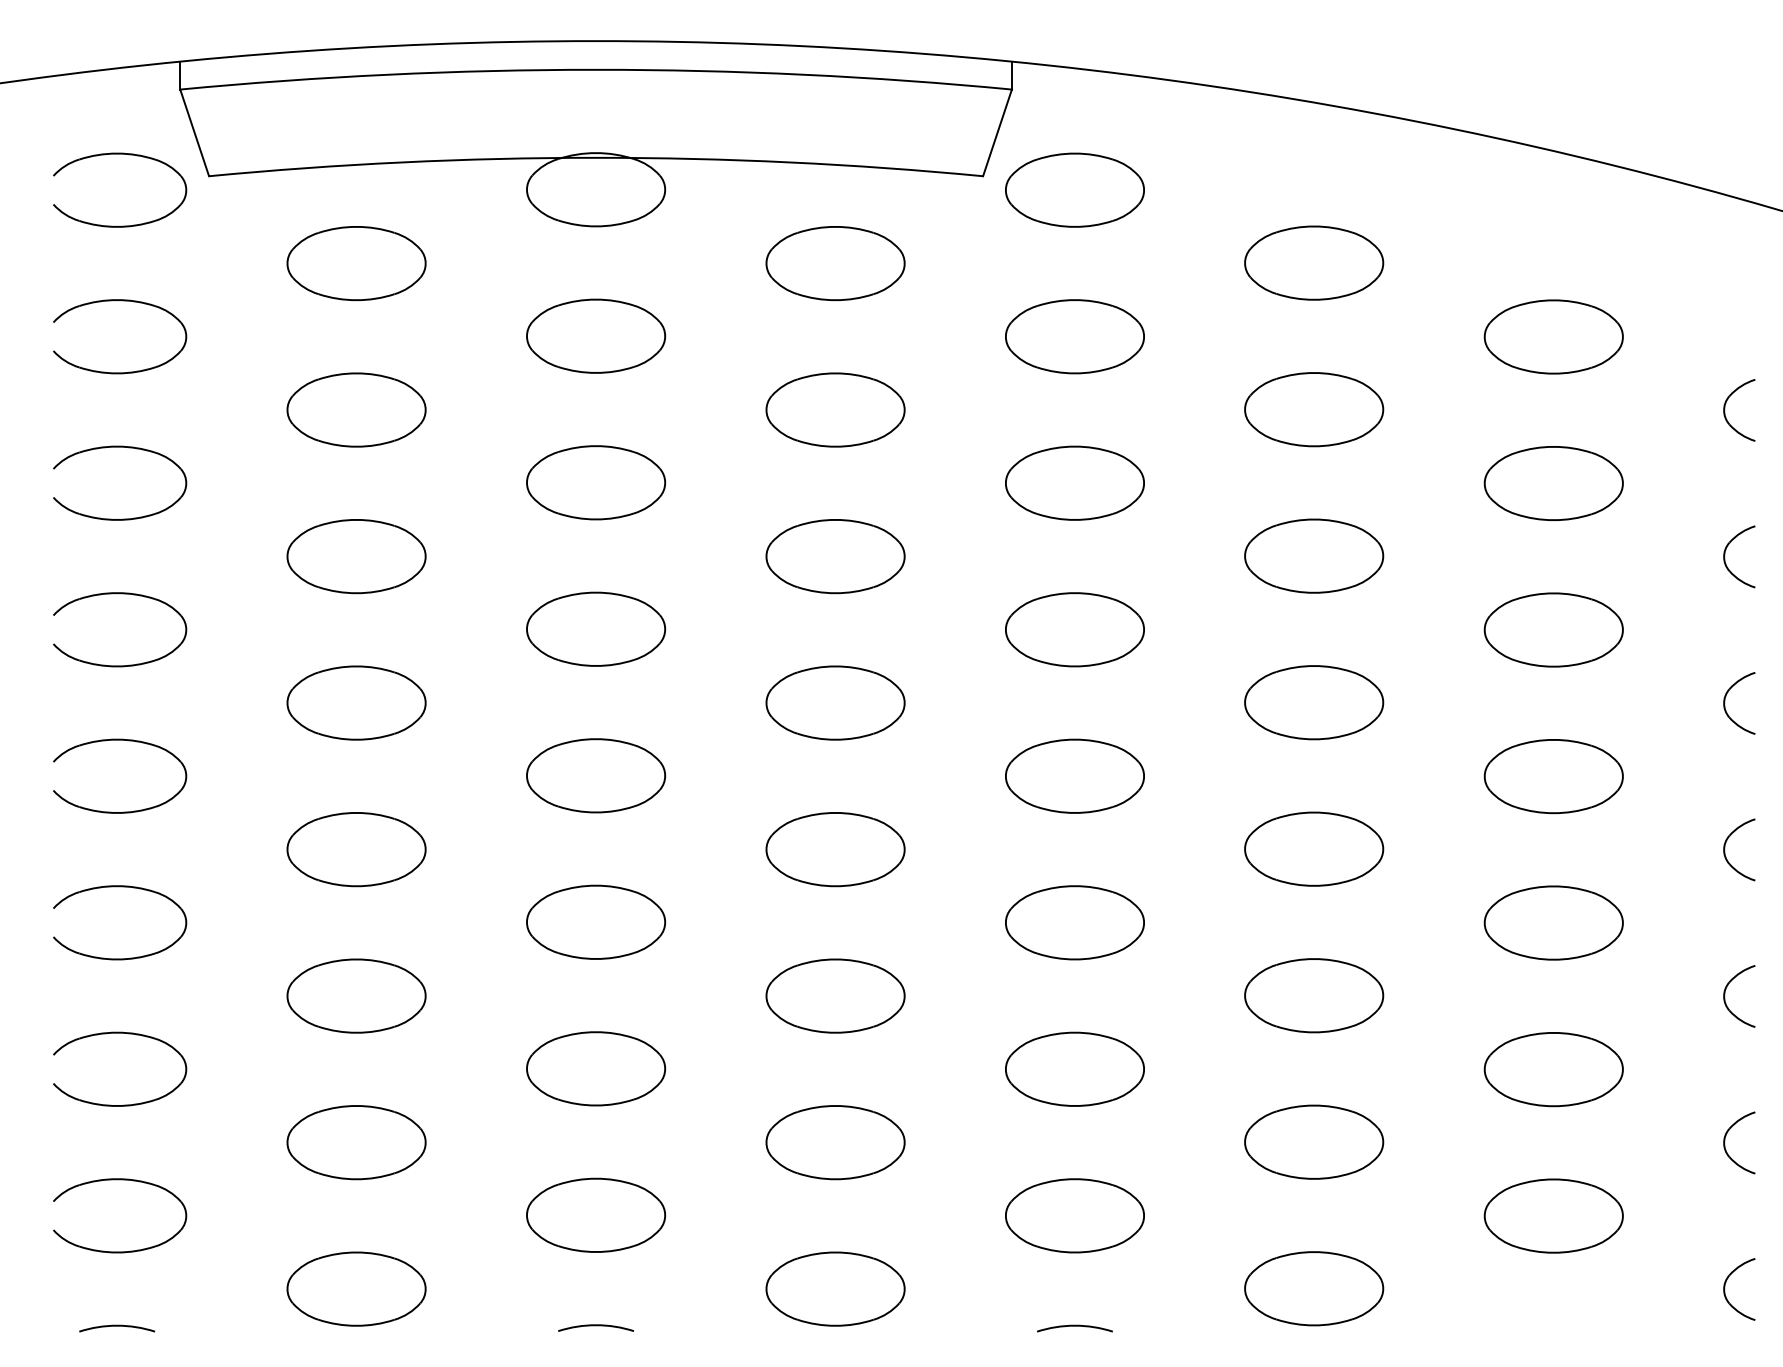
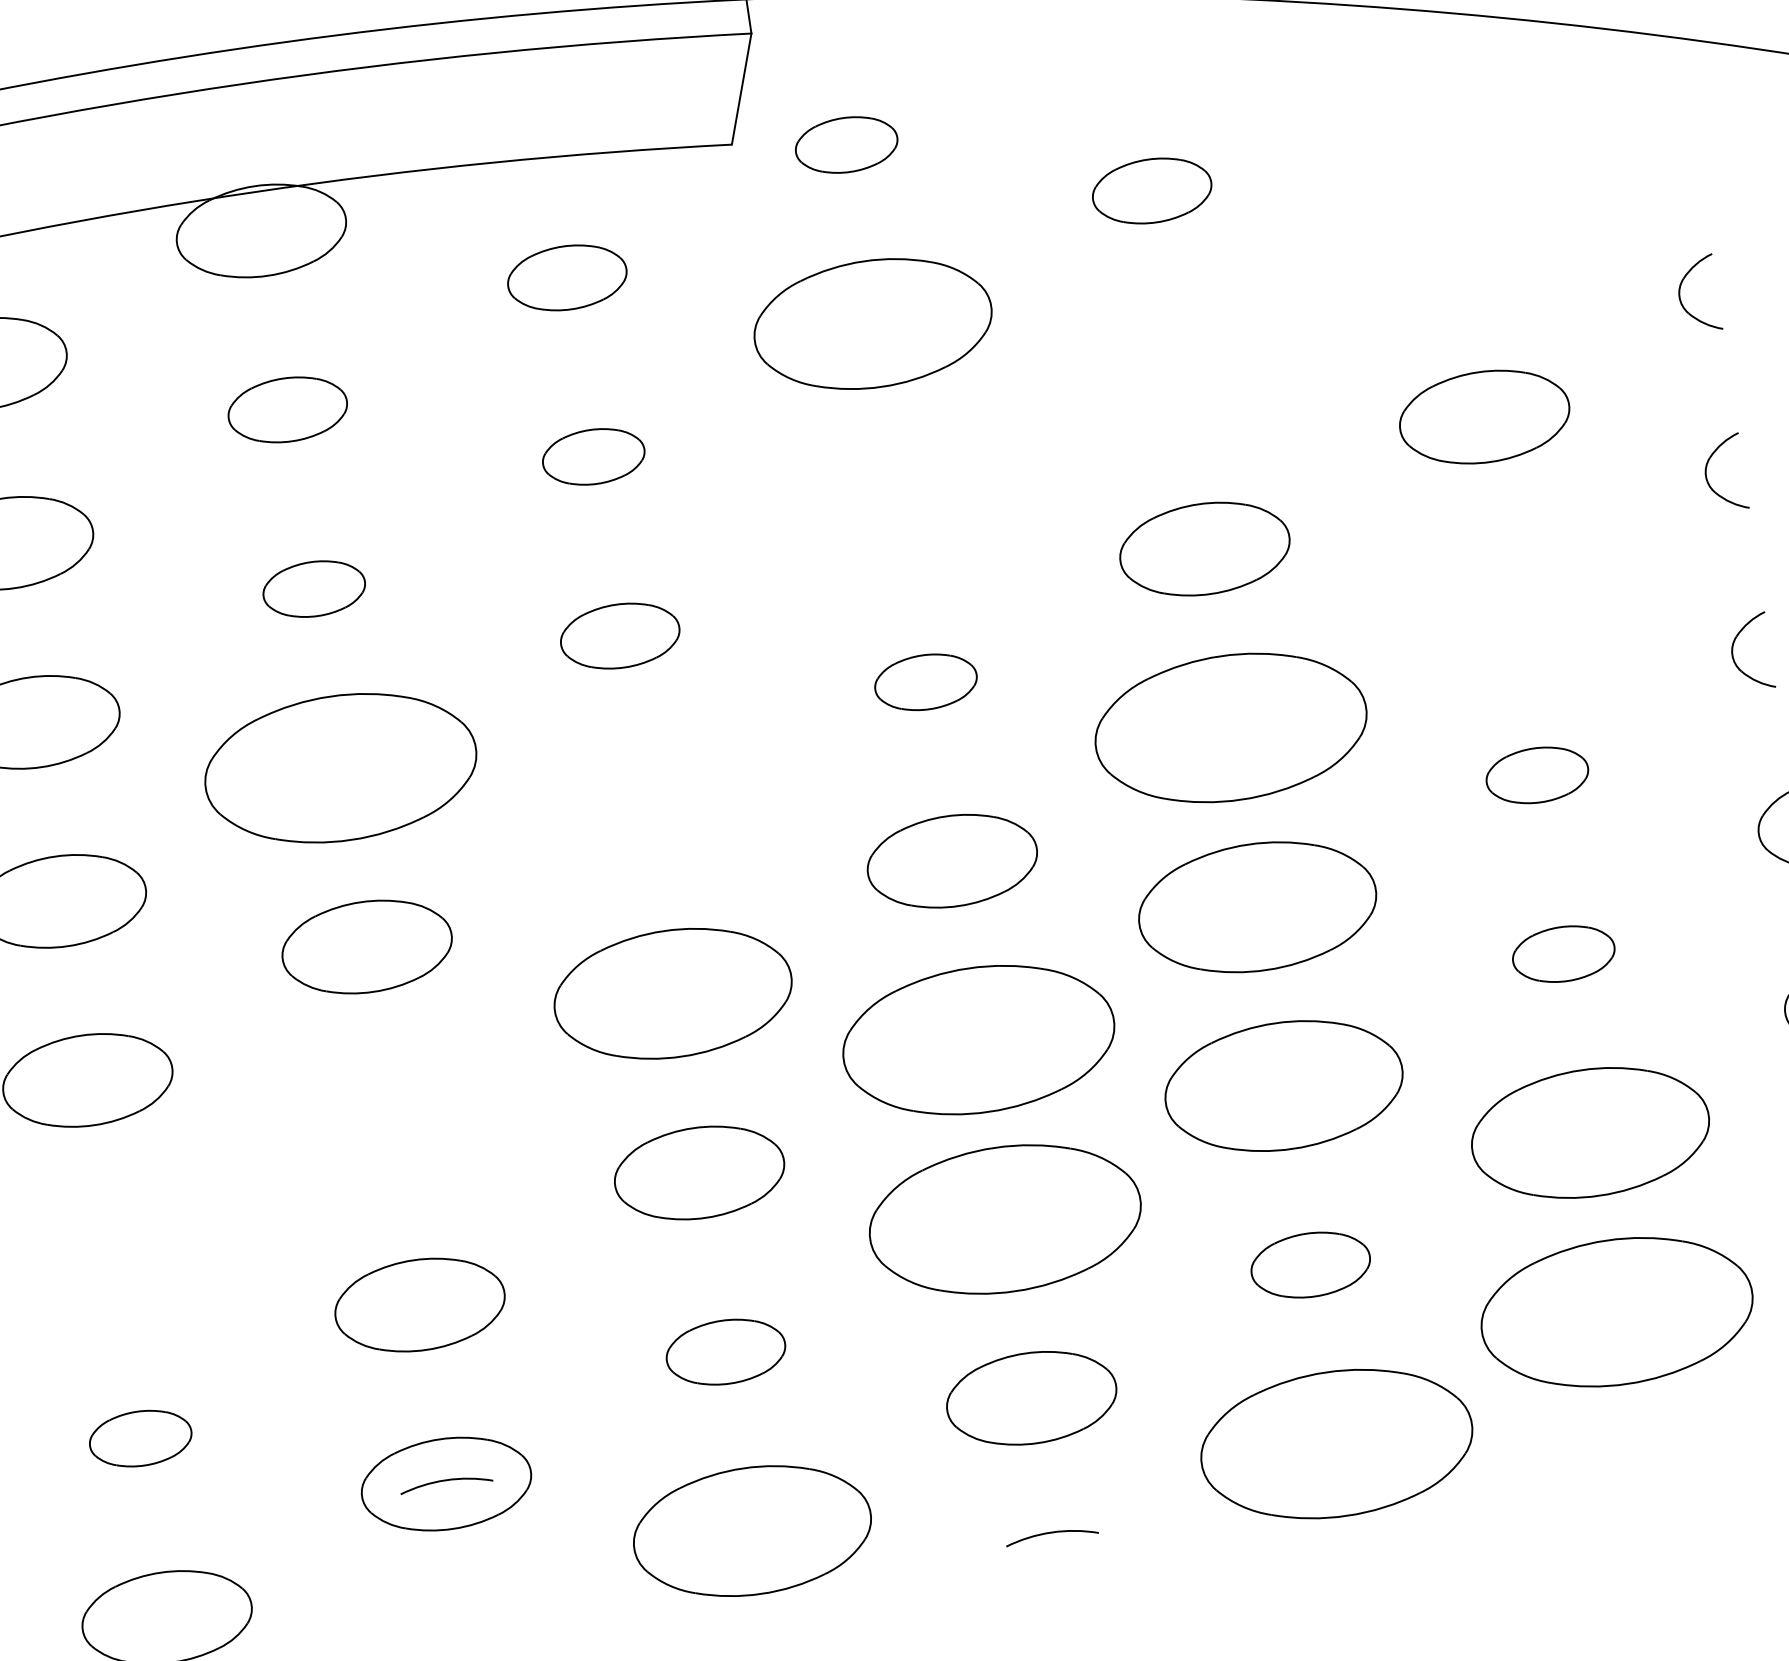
part: (1074, 189) -> (845, 144), size x0.6
part: (1314, 262) -> (1152, 190), size x0.7
part: (835, 263) -> (567, 277), size x0.7
part: (595, 335) -> (287, 409), size x0.7
part: (1074, 336) -> (872, 323), size x1.4
part: (1553, 336) -> (1457, 237), removed
part: (835, 409) -> (593, 456), size x0.6
part: (1314, 409) -> (1178, 369), removed
part: (595, 482) -> (313, 588), size x0.6
part: (1074, 482) -> (898, 502), removed
part: (835, 556) -> (620, 635), size x0.7
part: (595, 628) -> (339, 767), size x1.6
part: (1074, 629) -> (925, 681), size x0.6
part: (1553, 629) -> (1510, 595), removed
part: (835, 702) -> (646, 814), removed
part: (1314, 702) -> (1231, 727), size x1.6
part: (1553, 776) -> (1537, 775), size x0.6
part: (1314, 848) -> (1258, 906), size x1.4
part: (835, 849) -> (673, 993), size x1.4
part: (595, 921) -> (392, 1125), removed
part: (1074, 922) -> (978, 1039), size x1.6
part: (1553, 922) -> (1563, 953), size x0.6
part: (356, 995) -> (114, 1258), removed
part: (1314, 995) -> (1284, 1085), size x1.4
part: (1074, 1068) -> (1004, 1218), size x1.6
part: (1553, 1069) -> (1589, 1133), size x1.4
part: (1314, 1141) -> (1310, 1264), size x0.7
part: (356, 1142) -> (140, 1438), size x0.6
part: (835, 1142) -> (725, 1351), size x0.7
part: (1553, 1215) -> (1616, 1311), size x1.6
part: (835, 1288) -> (752, 1530), size x1.4
part: (1314, 1288) -> (1337, 1443), size x1.6
arc: (595, 1326) -> (445, 1481), moved

